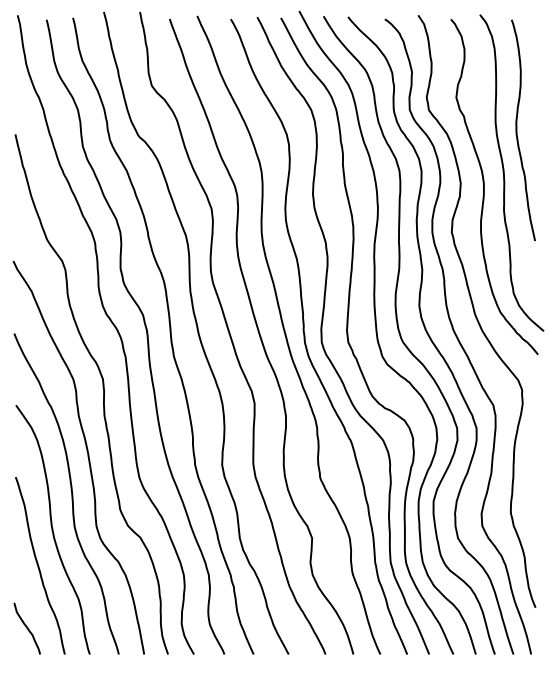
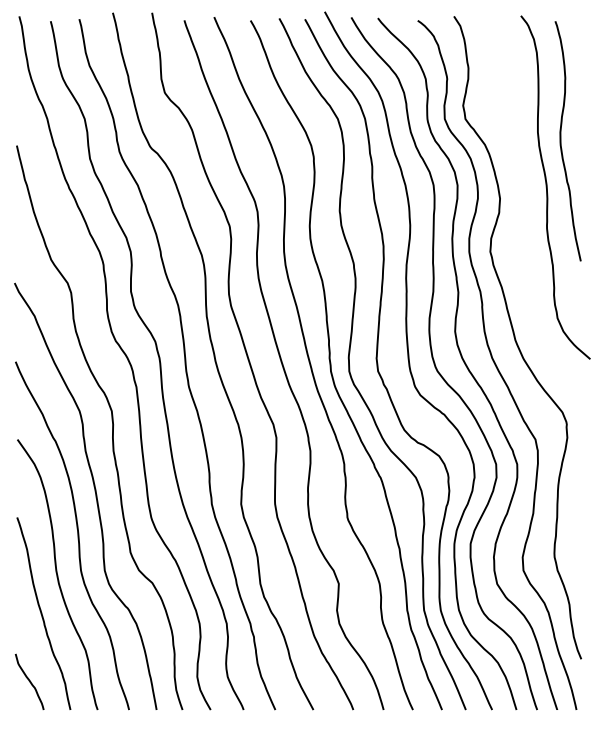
curve: (485, 186) -> (526, 202), removed

